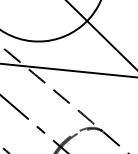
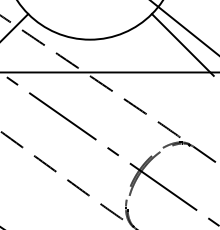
line: (102, 52) -> (182, 44), added

